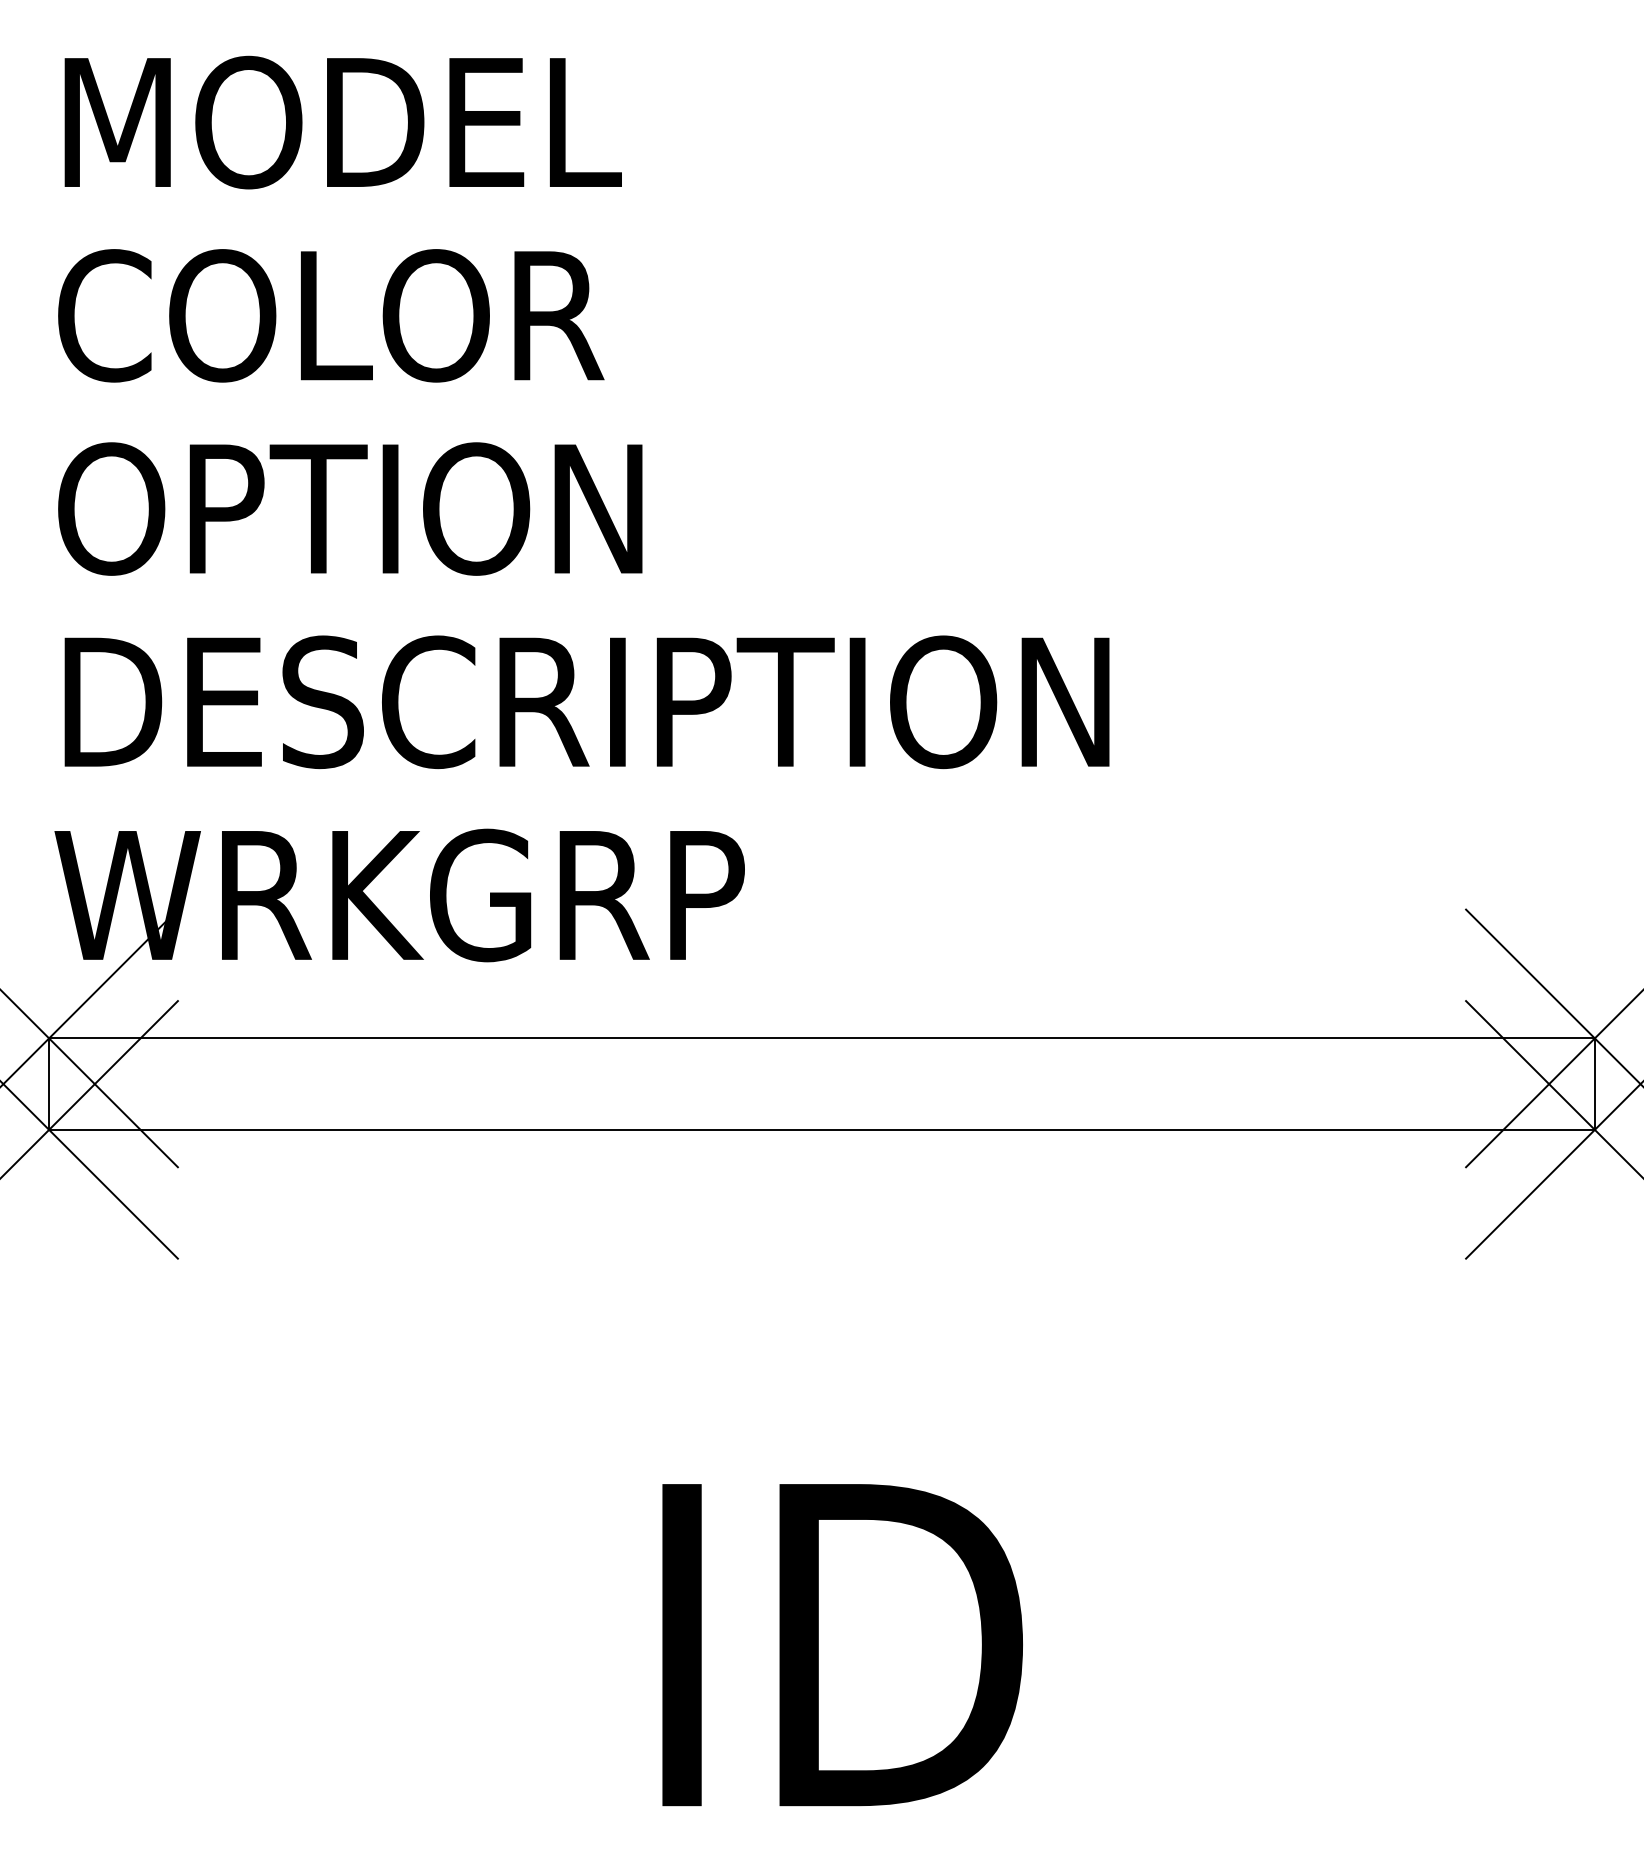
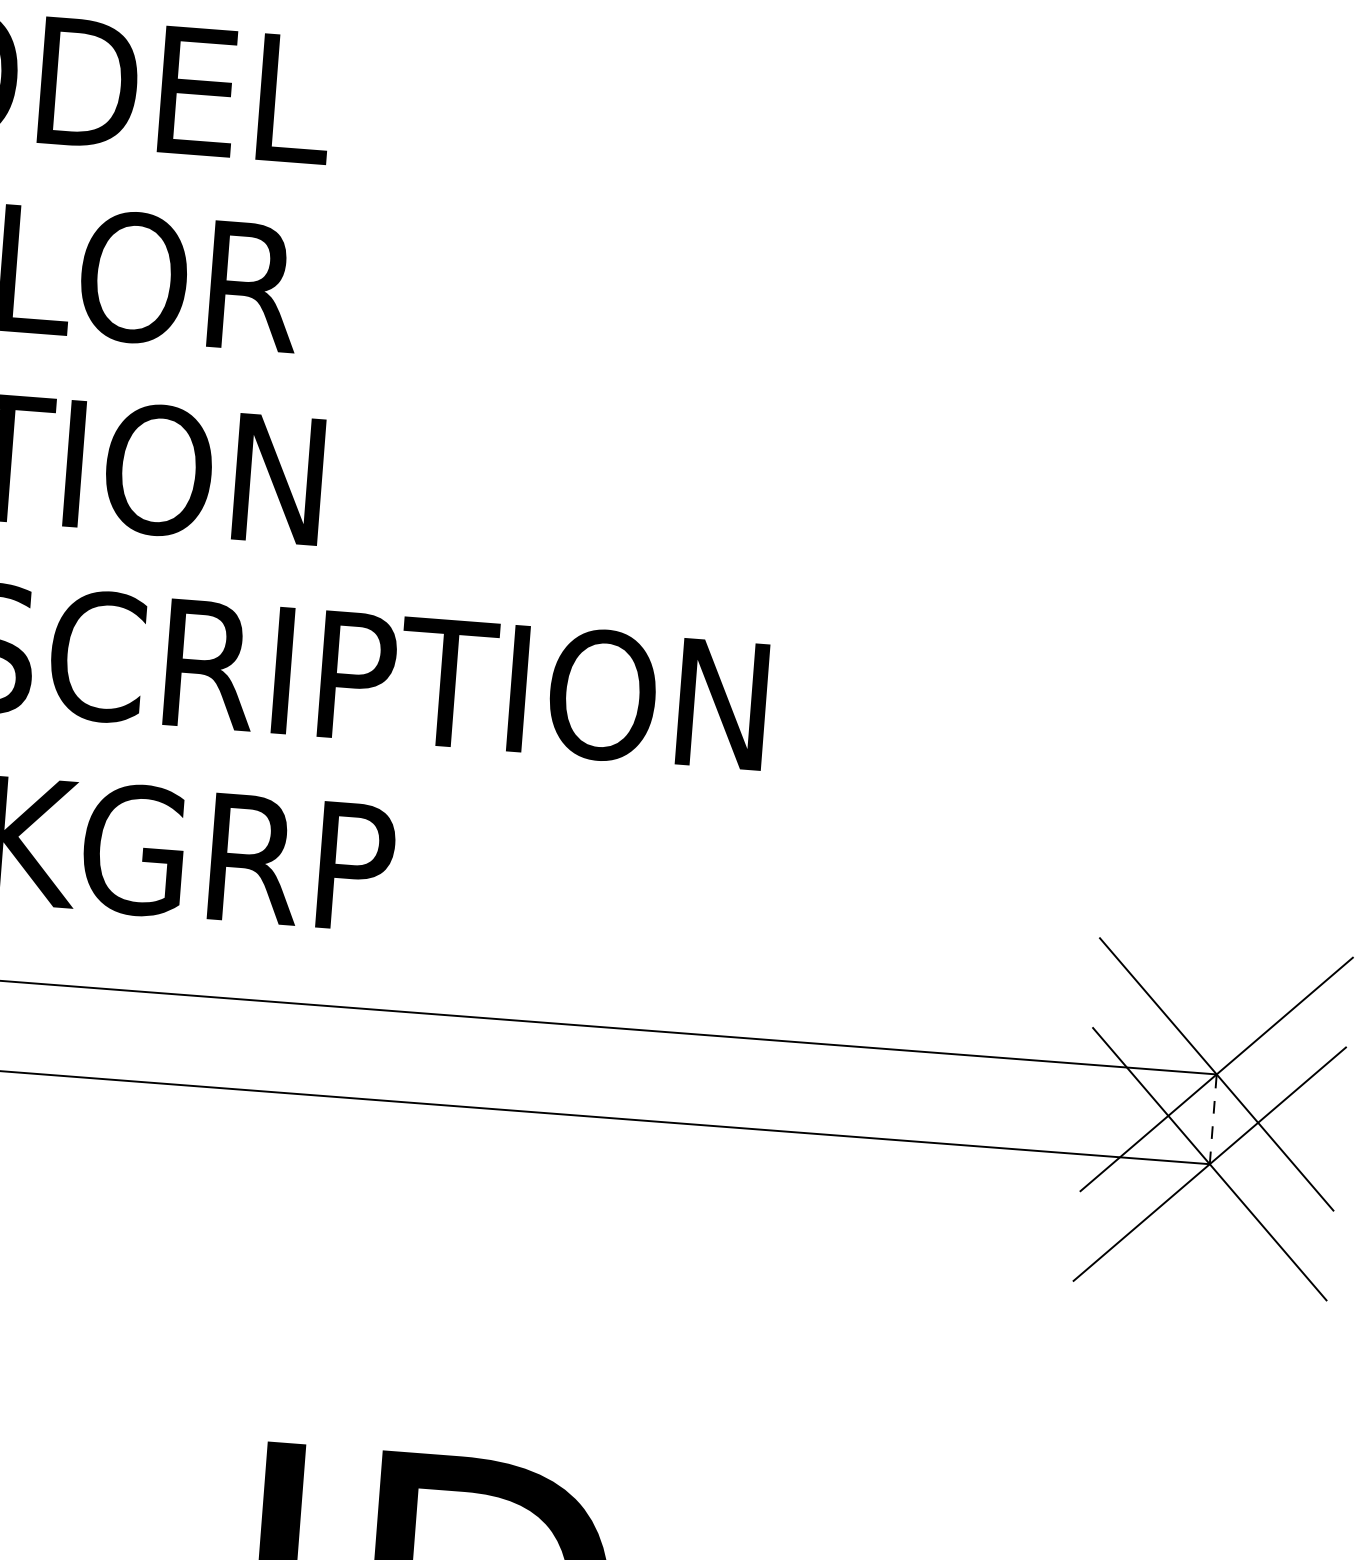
line: (1594, 1084) -> (1212, 1119), solid -> dashed

